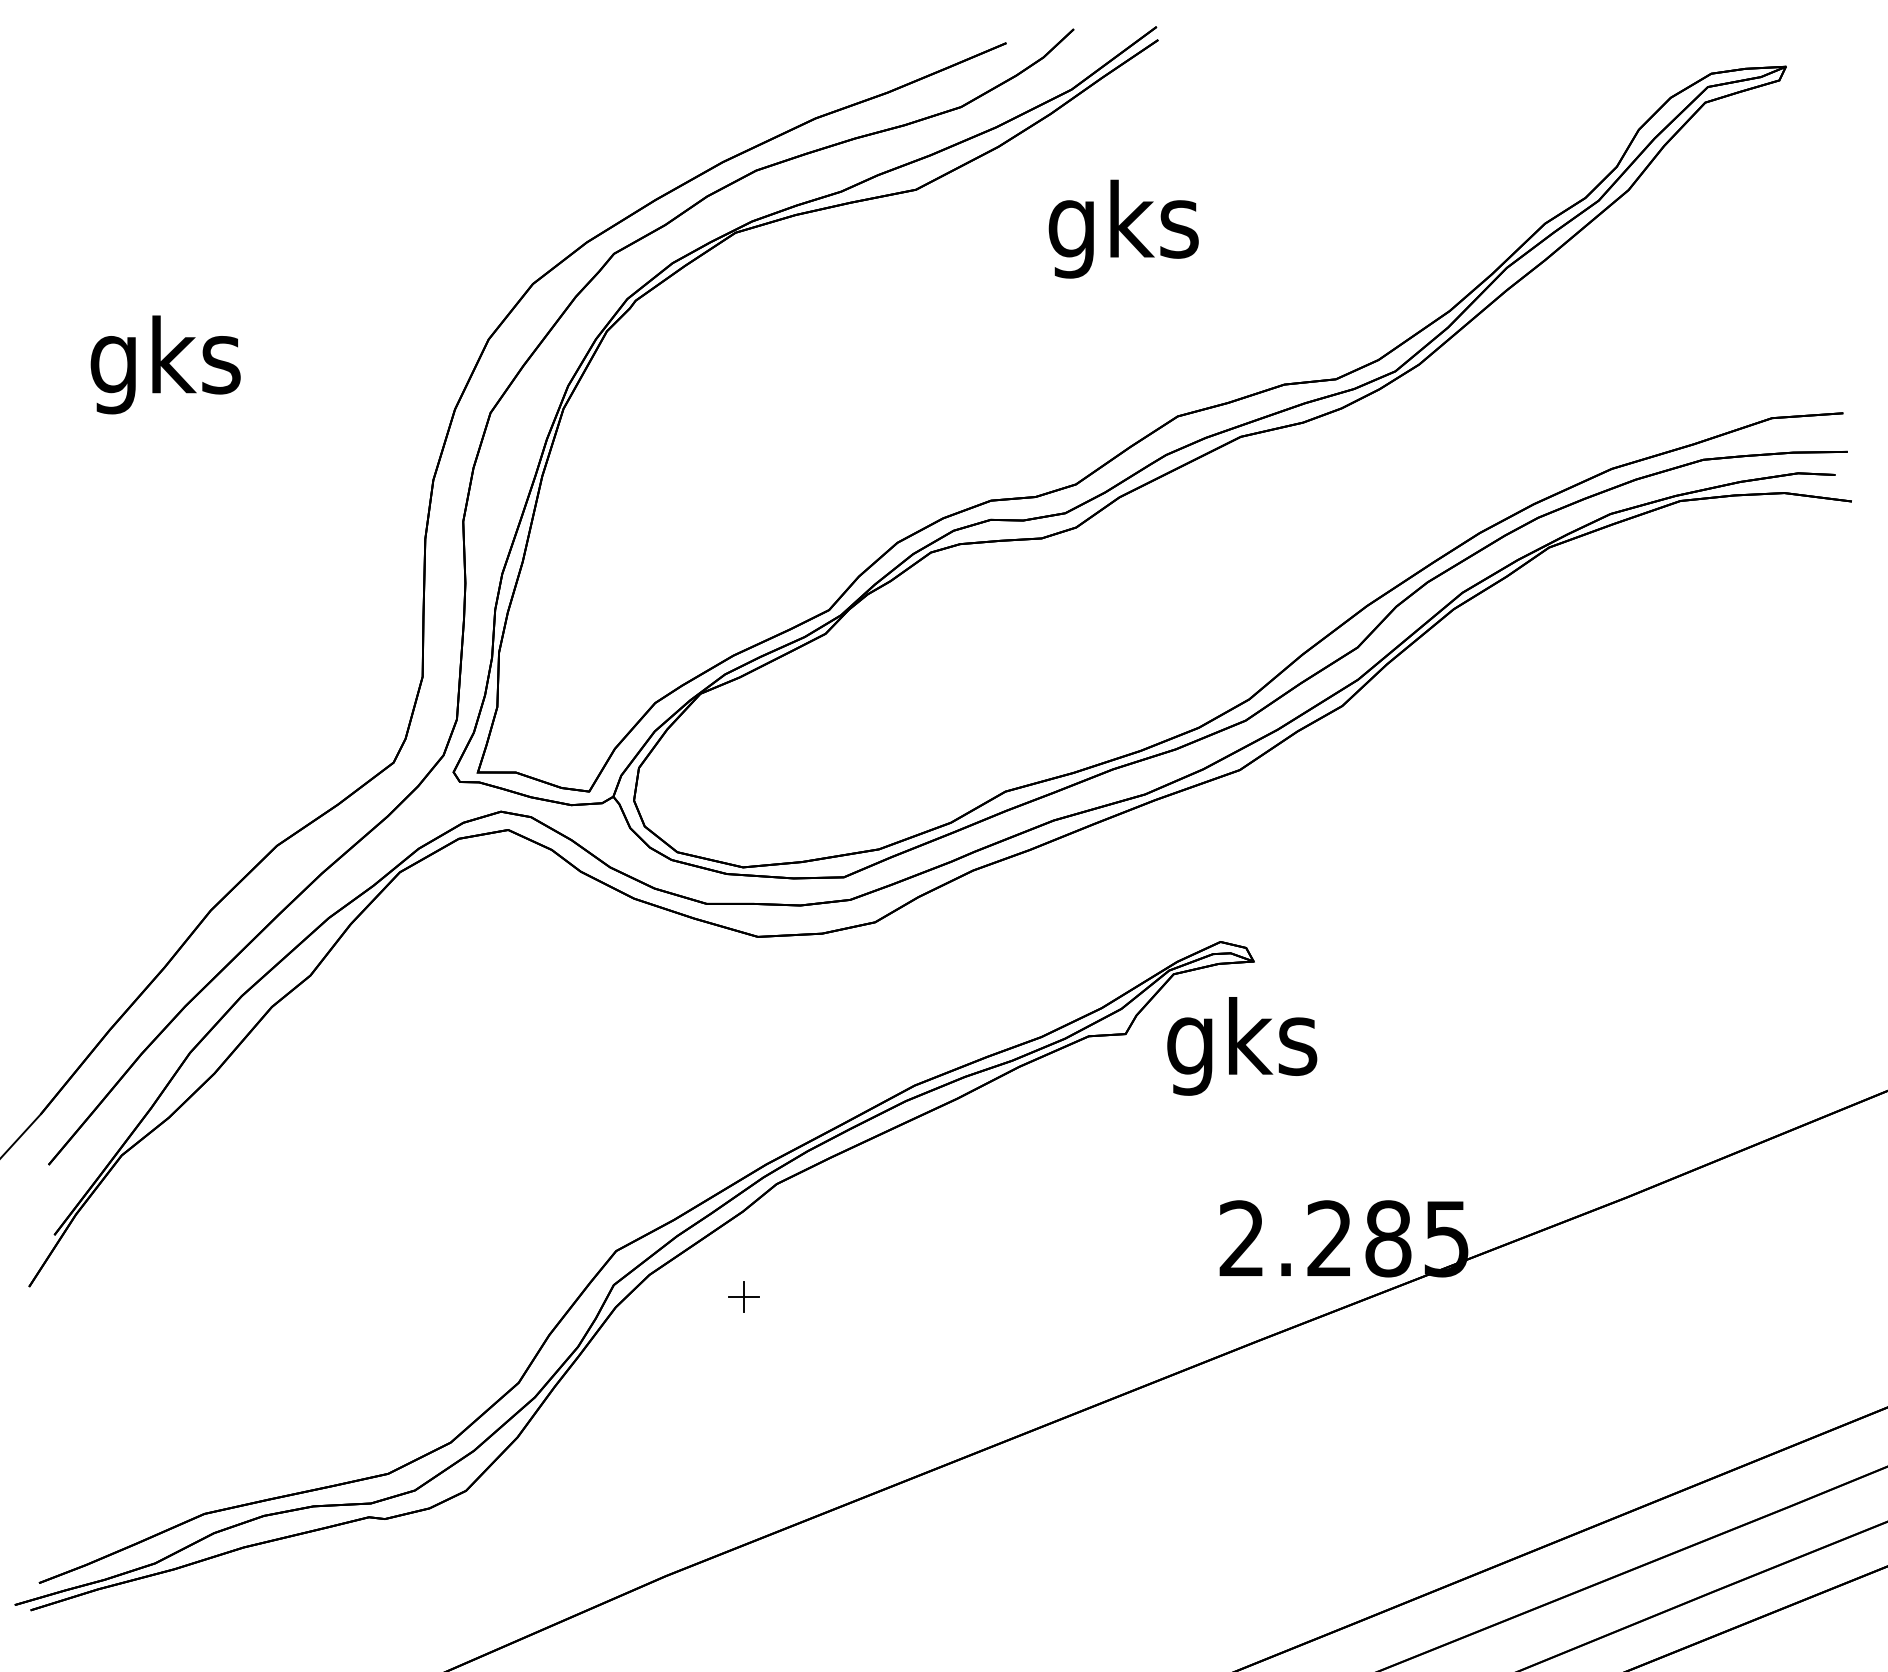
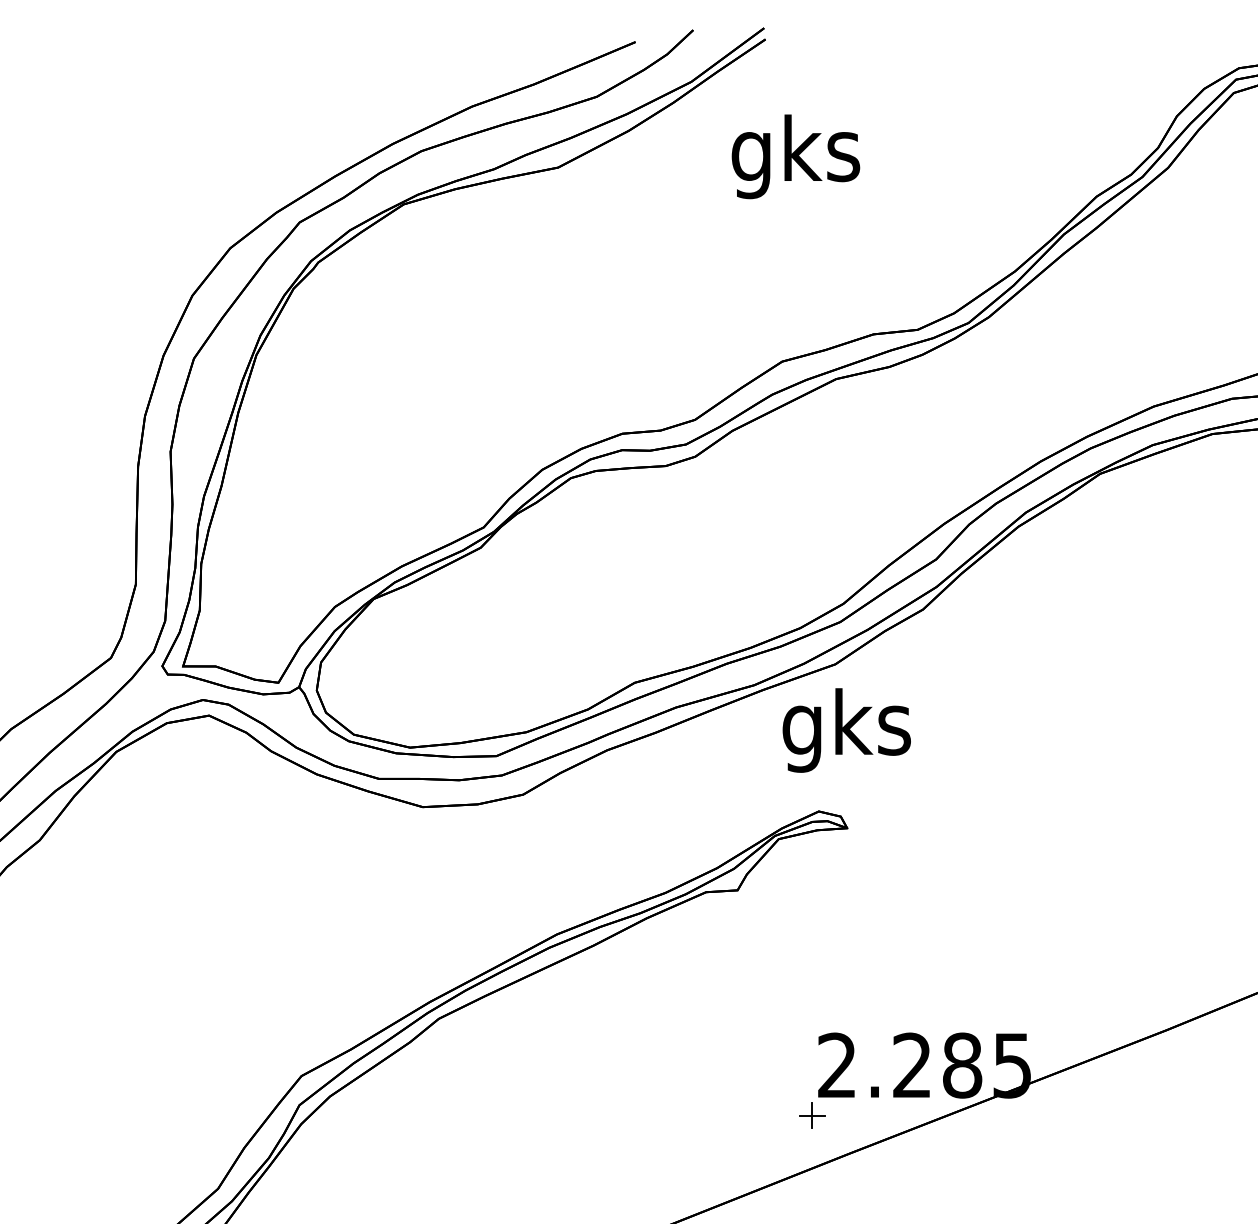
text: (1123, 228) -> (795, 156), moved
text: (1242, 1046) -> (847, 730), moved
part: (743, 1296) -> (811, 1114), moved

